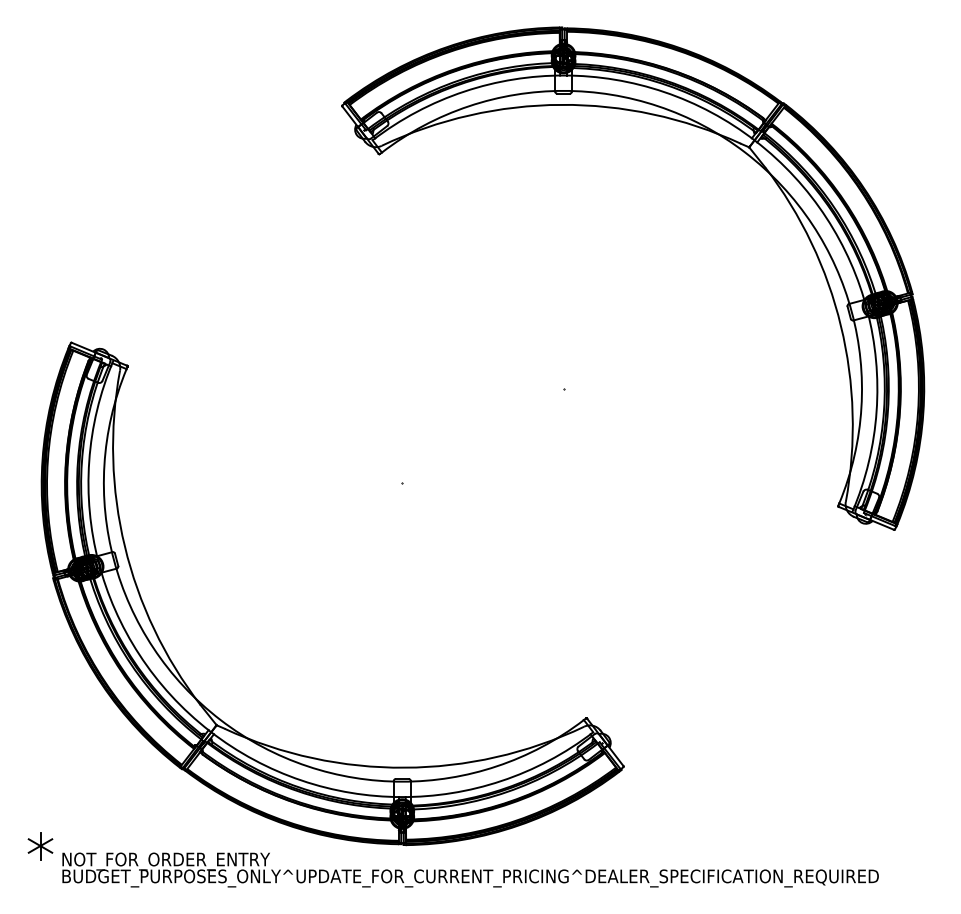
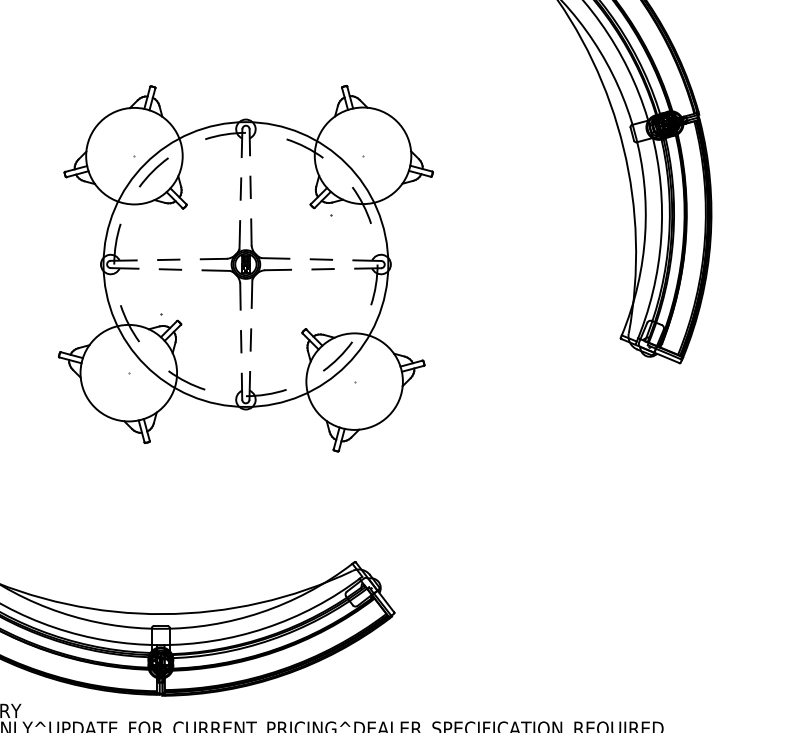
part: (482, 440) -> (245, 268), added

